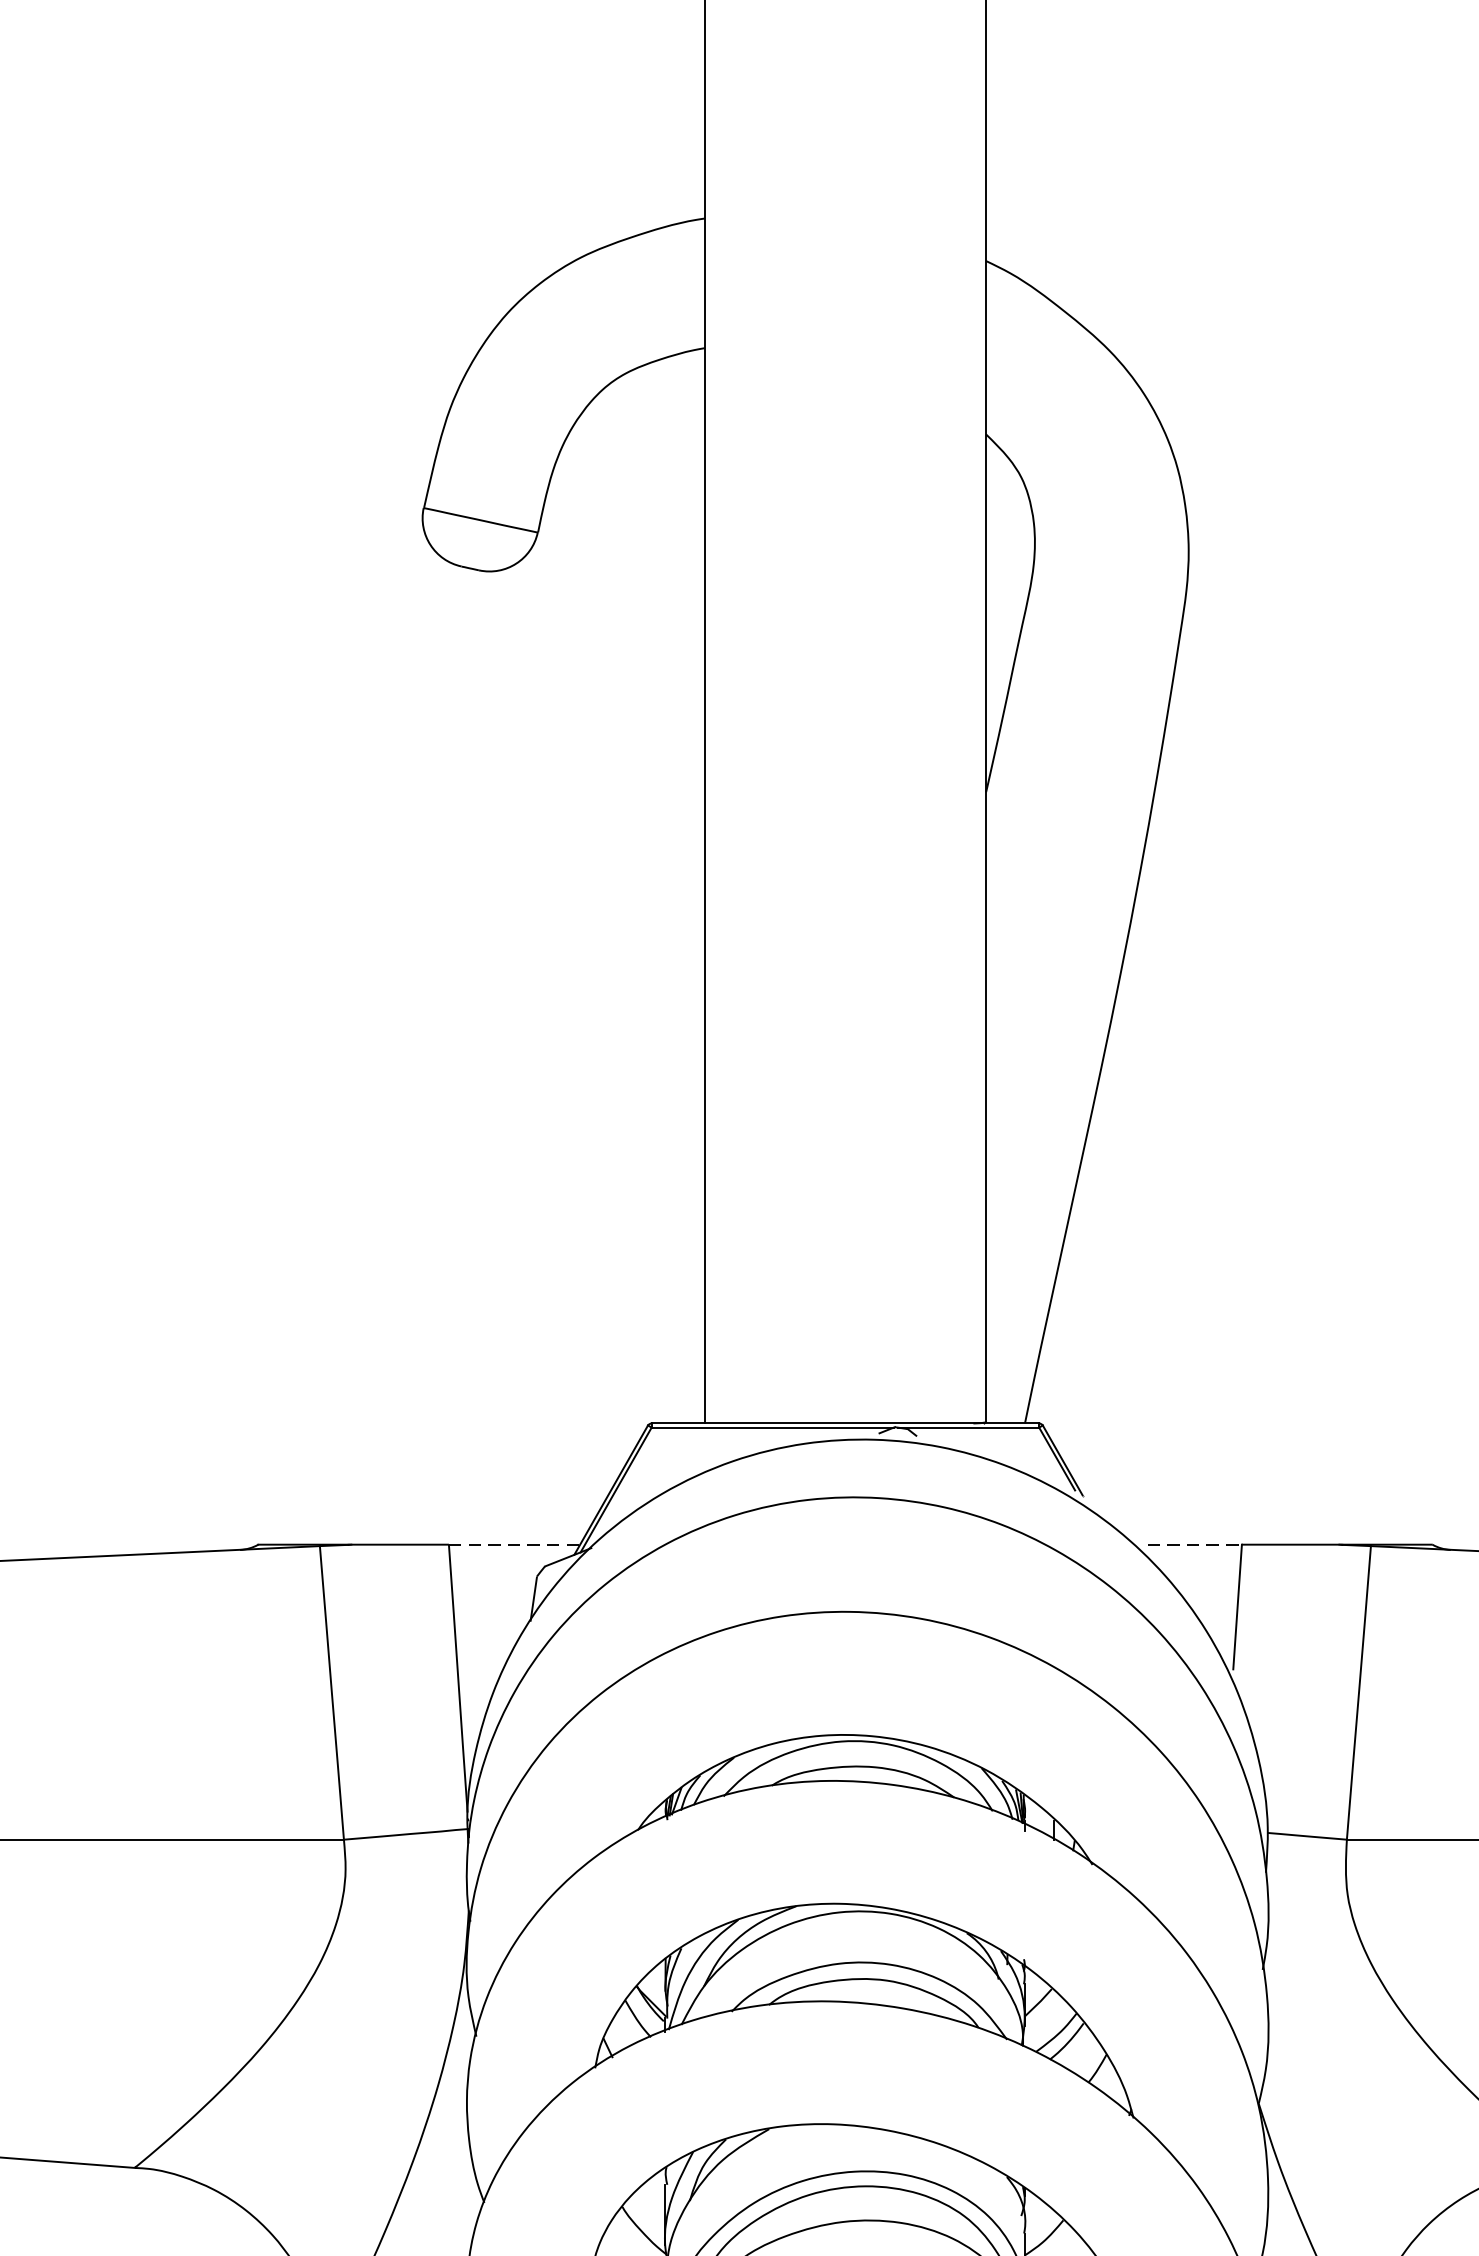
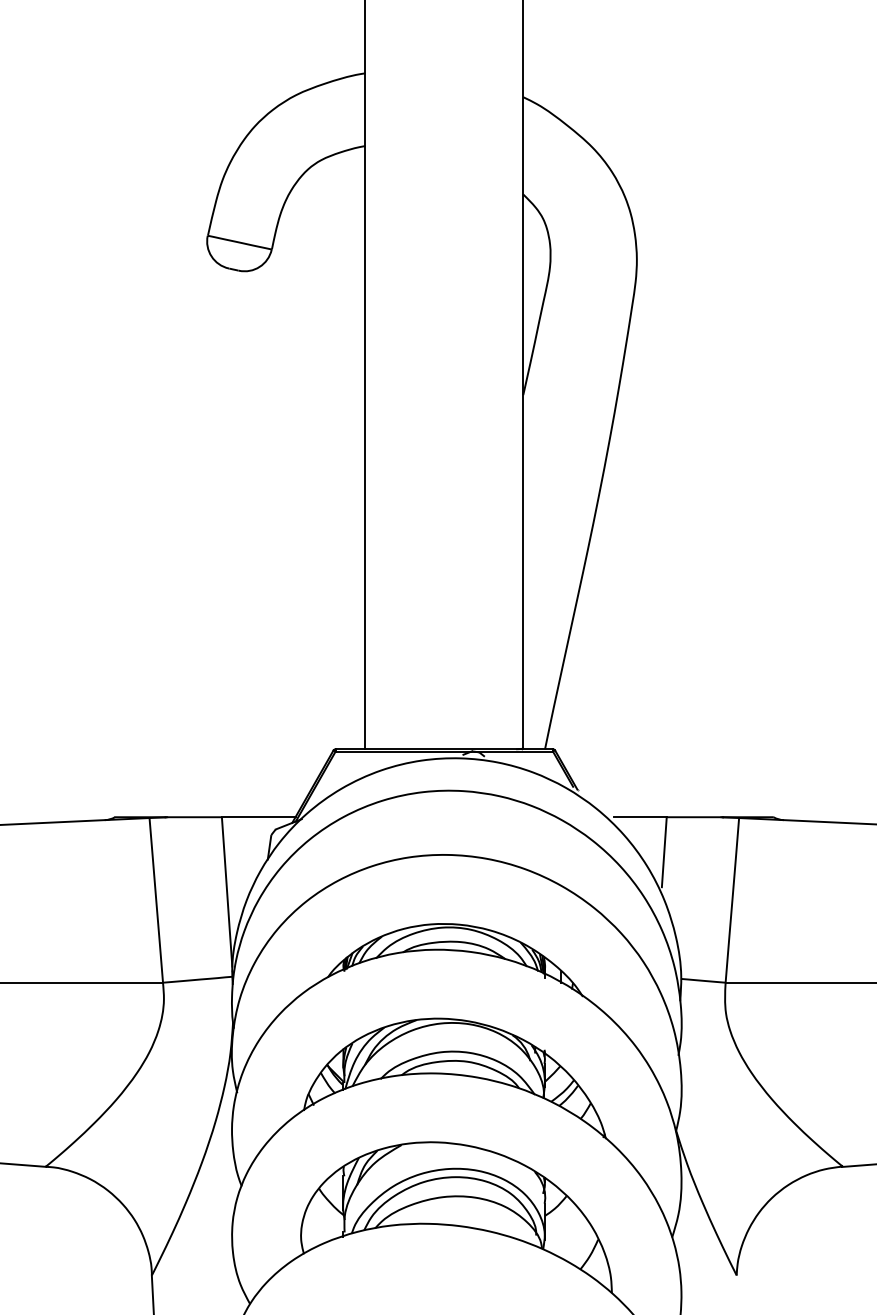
line: (514, 1545) -> (258, 817), dashed -> solid
line: (1195, 1545) -> (640, 817), dashed -> solid

